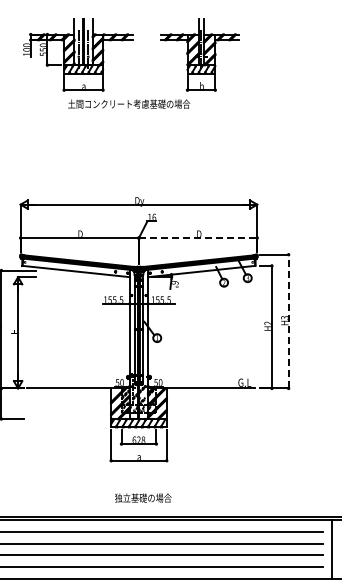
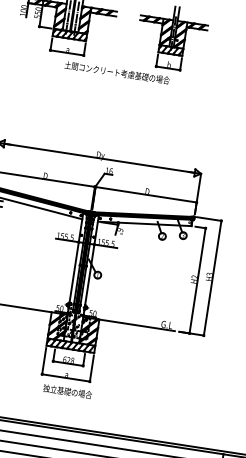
text: (129, 103) -> (117, 72), moved
line: (198, 238) -> (146, 195), dashed -> solid
line: (288, 321) -> (212, 278), dashed -> solid
text: (143, 497) -> (67, 391), moved

